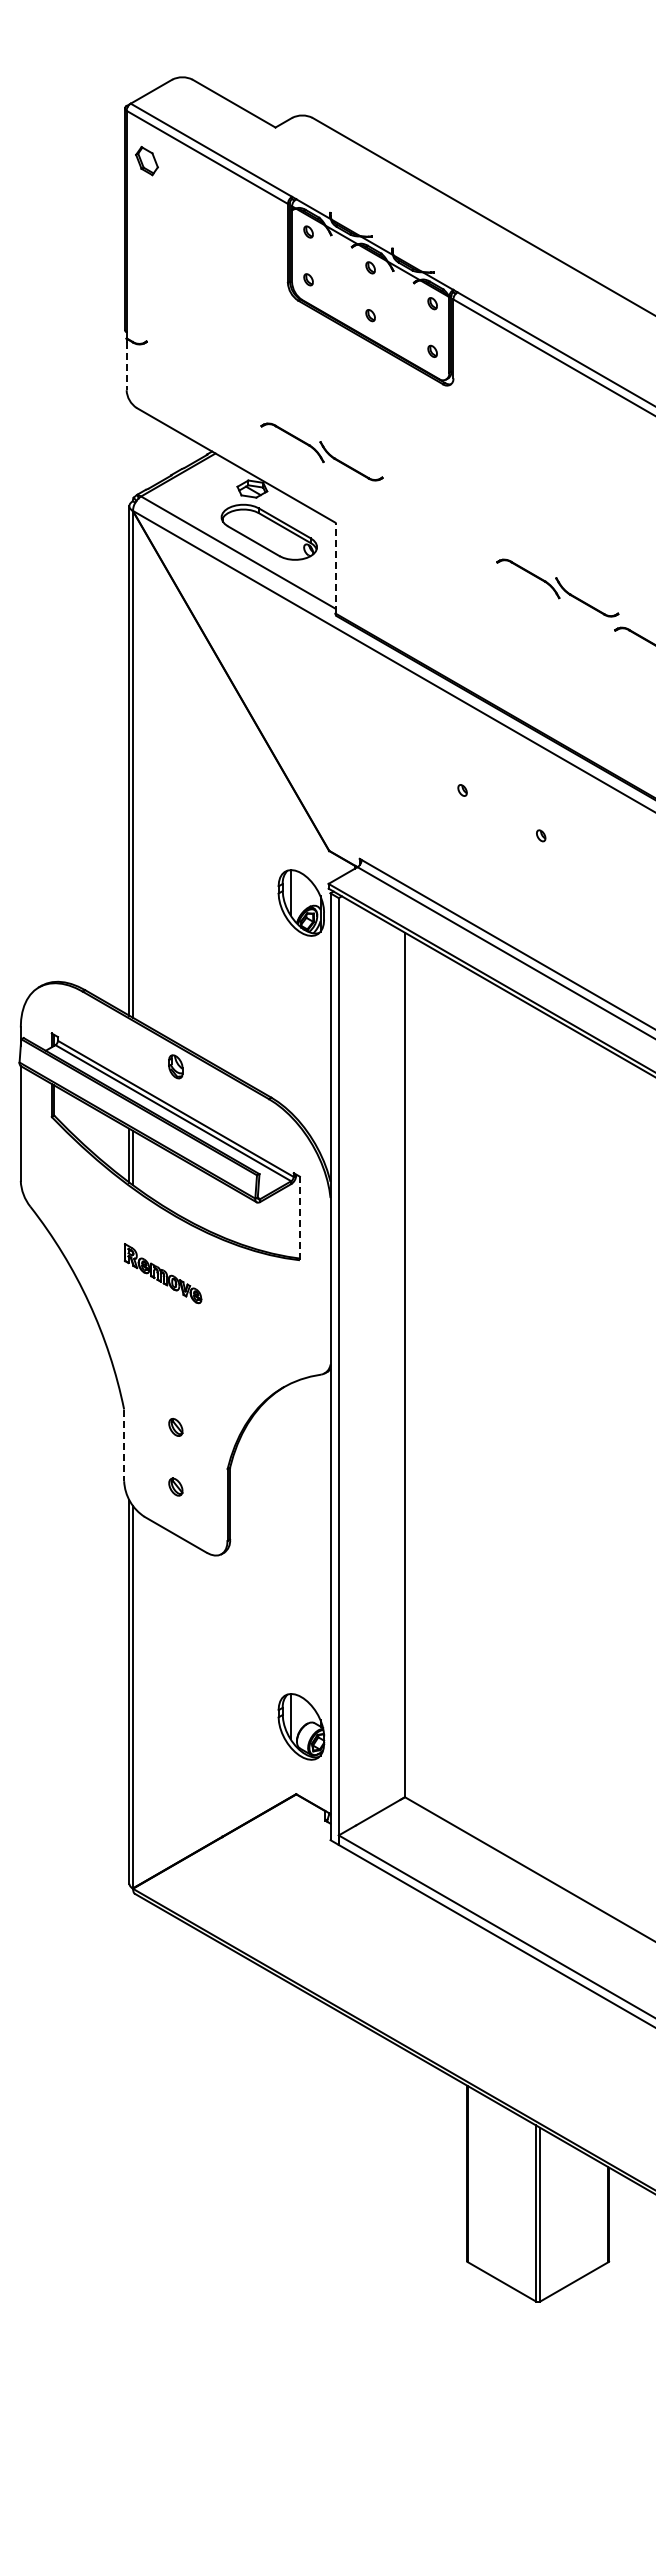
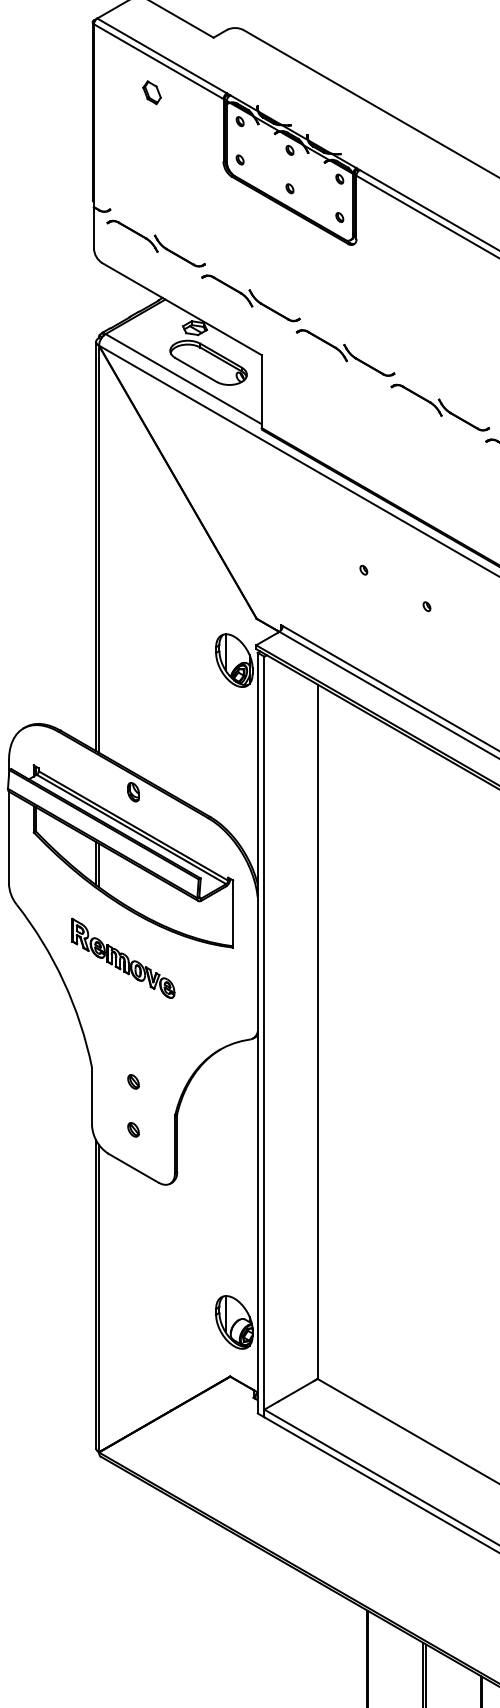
part: (146, 161) -> (151, 93), moved
line: (126, 366) -> (93, 229), dashed -> solid
part: (203, 383) -> (155, 243), added
part: (439, 519) -> (345, 352), added
line: (335, 567) -> (261, 391), dashed -> solid
line: (299, 1218) -> (232, 914), dashed -> solid
part: (162, 1273) -> (122, 958), size x1.67
line: (124, 1445) -> (92, 1096), dashed -> solid

